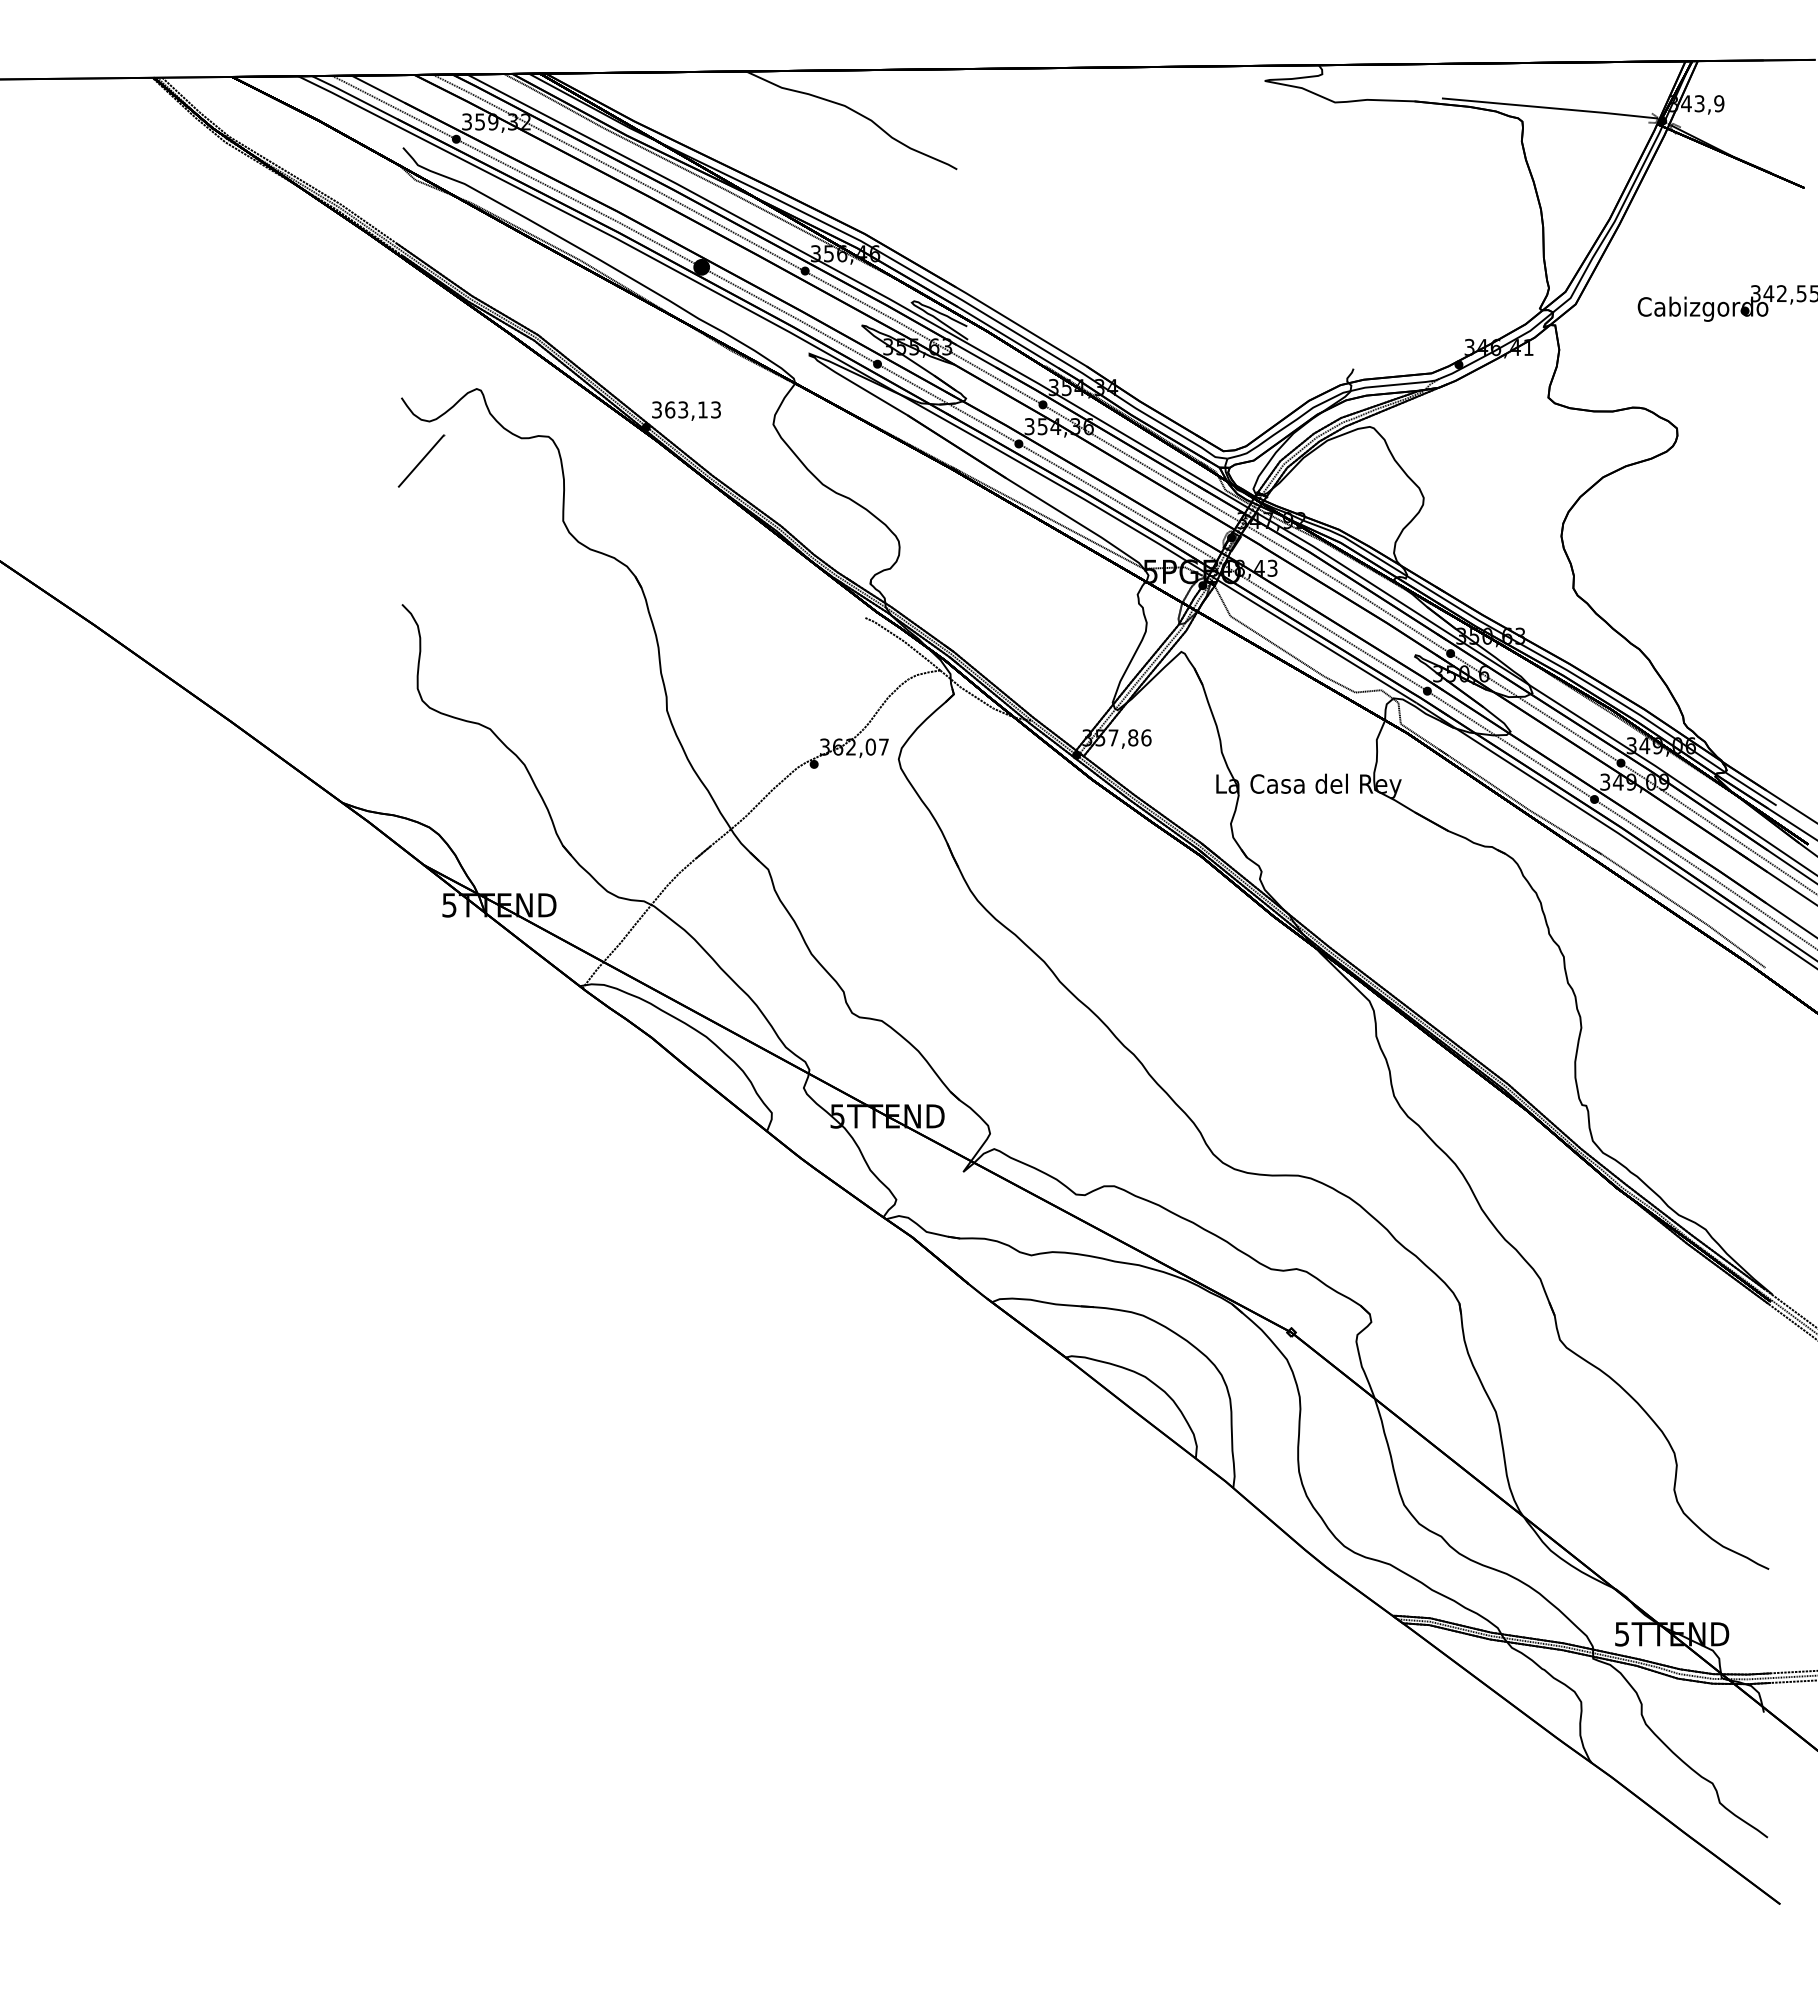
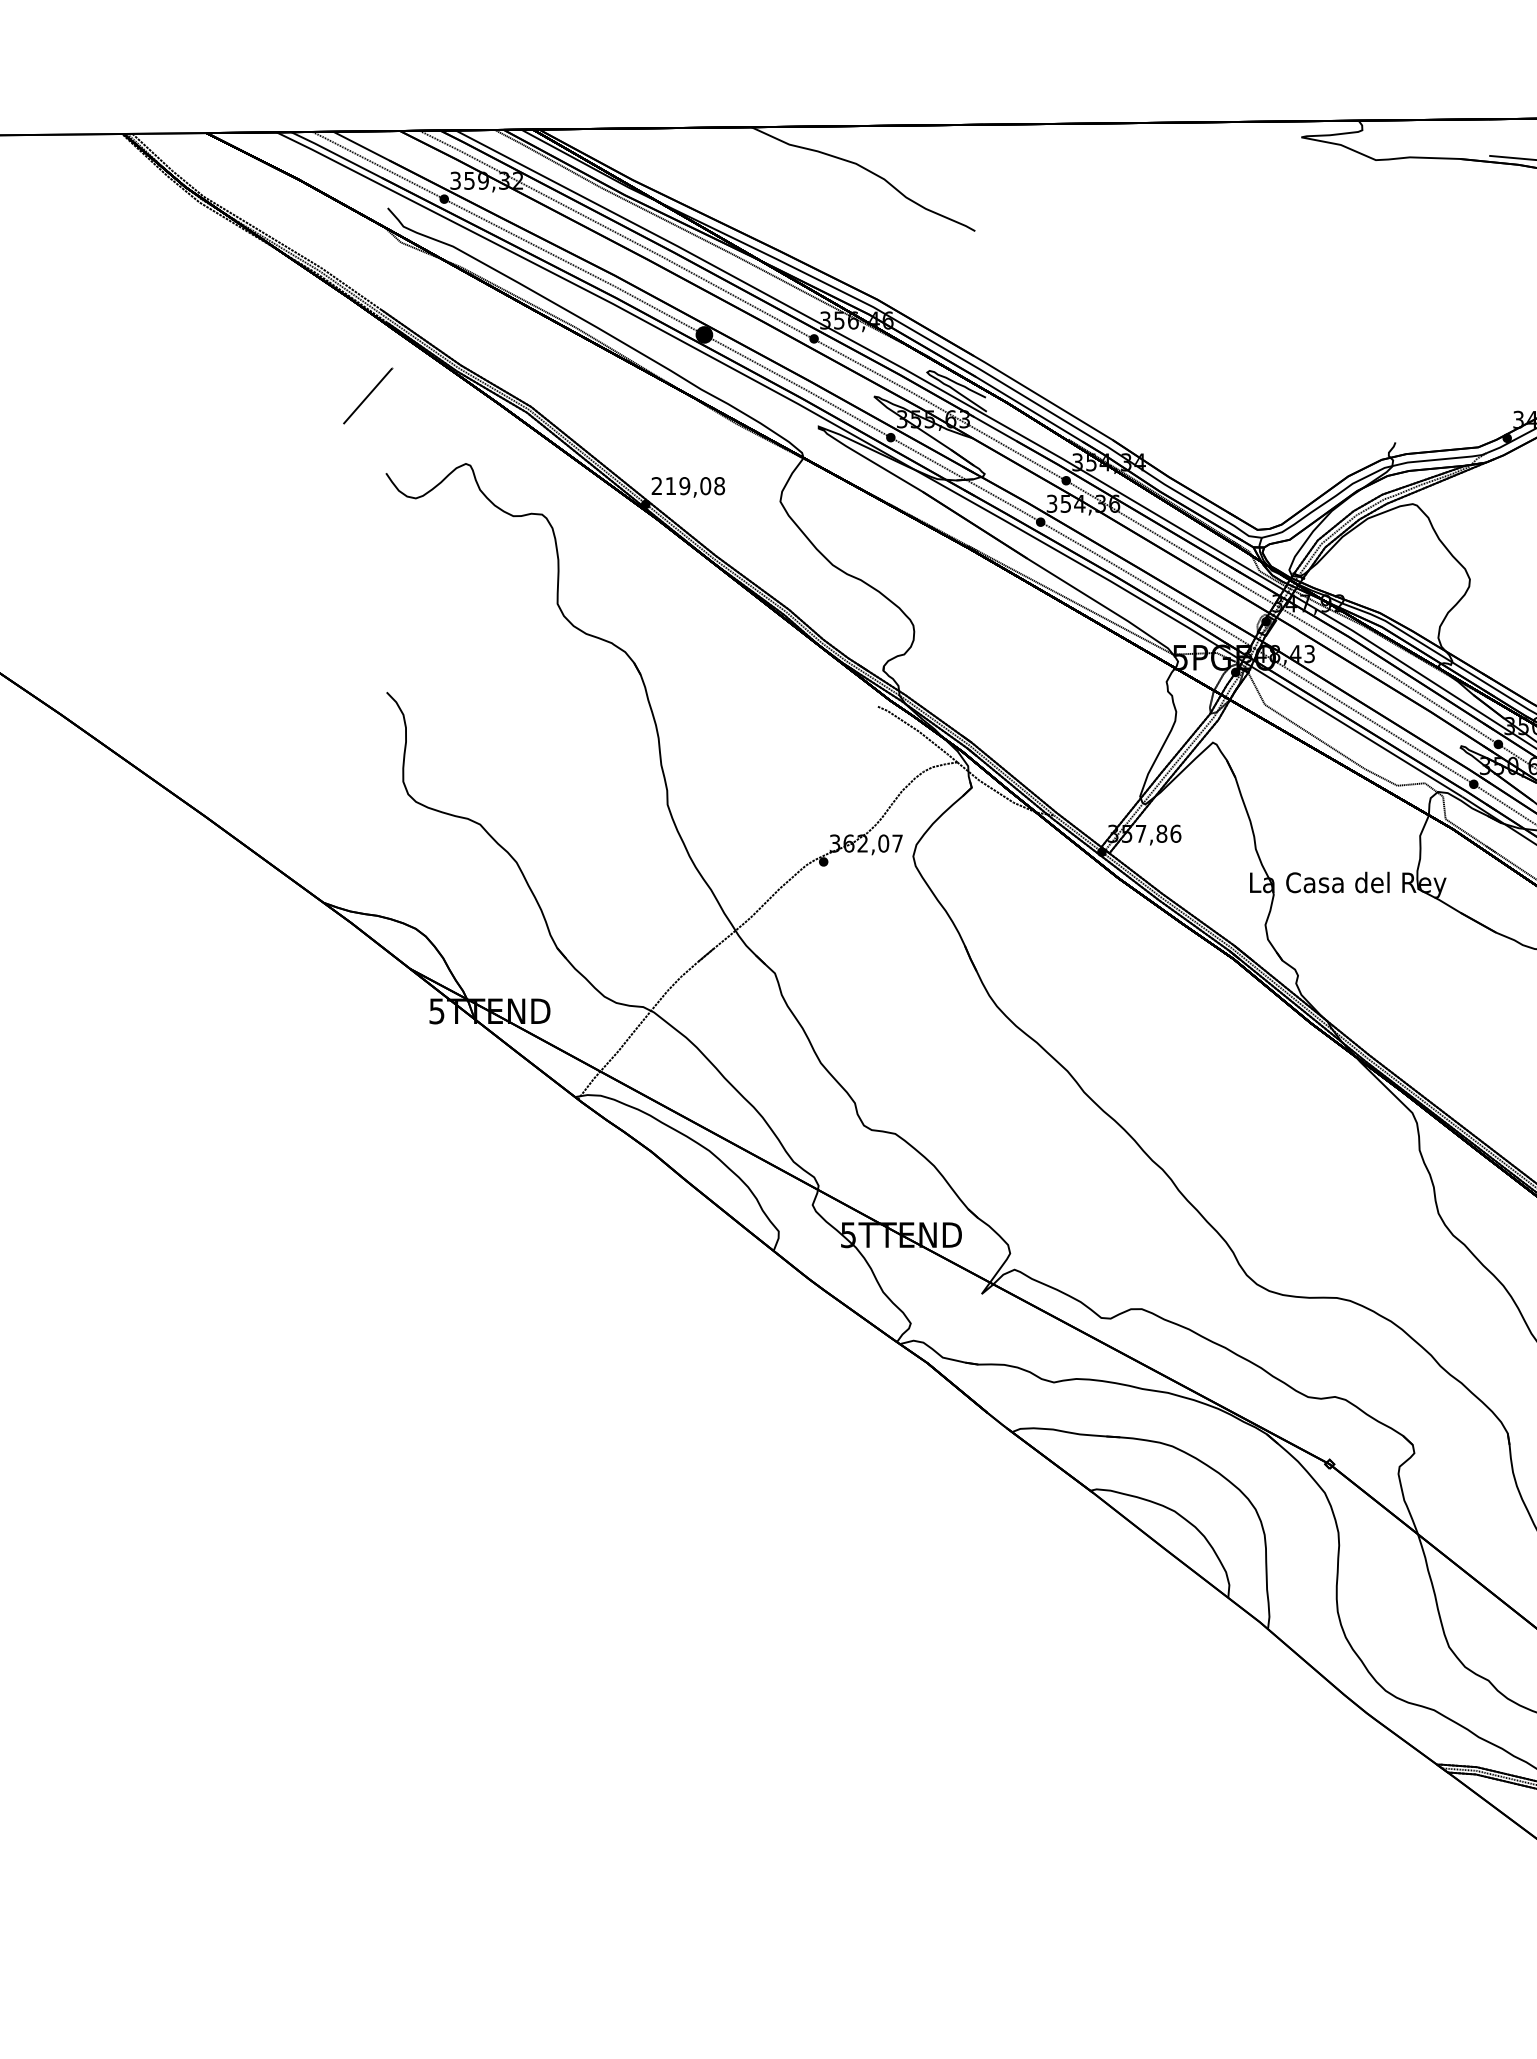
text: (686, 409) -> (688, 485), 363,13 -> 219,08
line: (421, 460) -> (368, 395), moved

